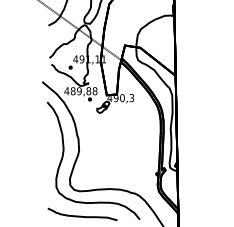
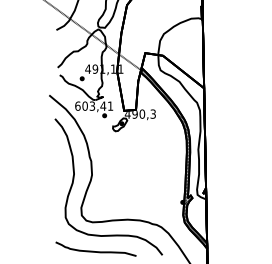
text: (80, 90) -> (93, 105), 489,88 -> 603,41

